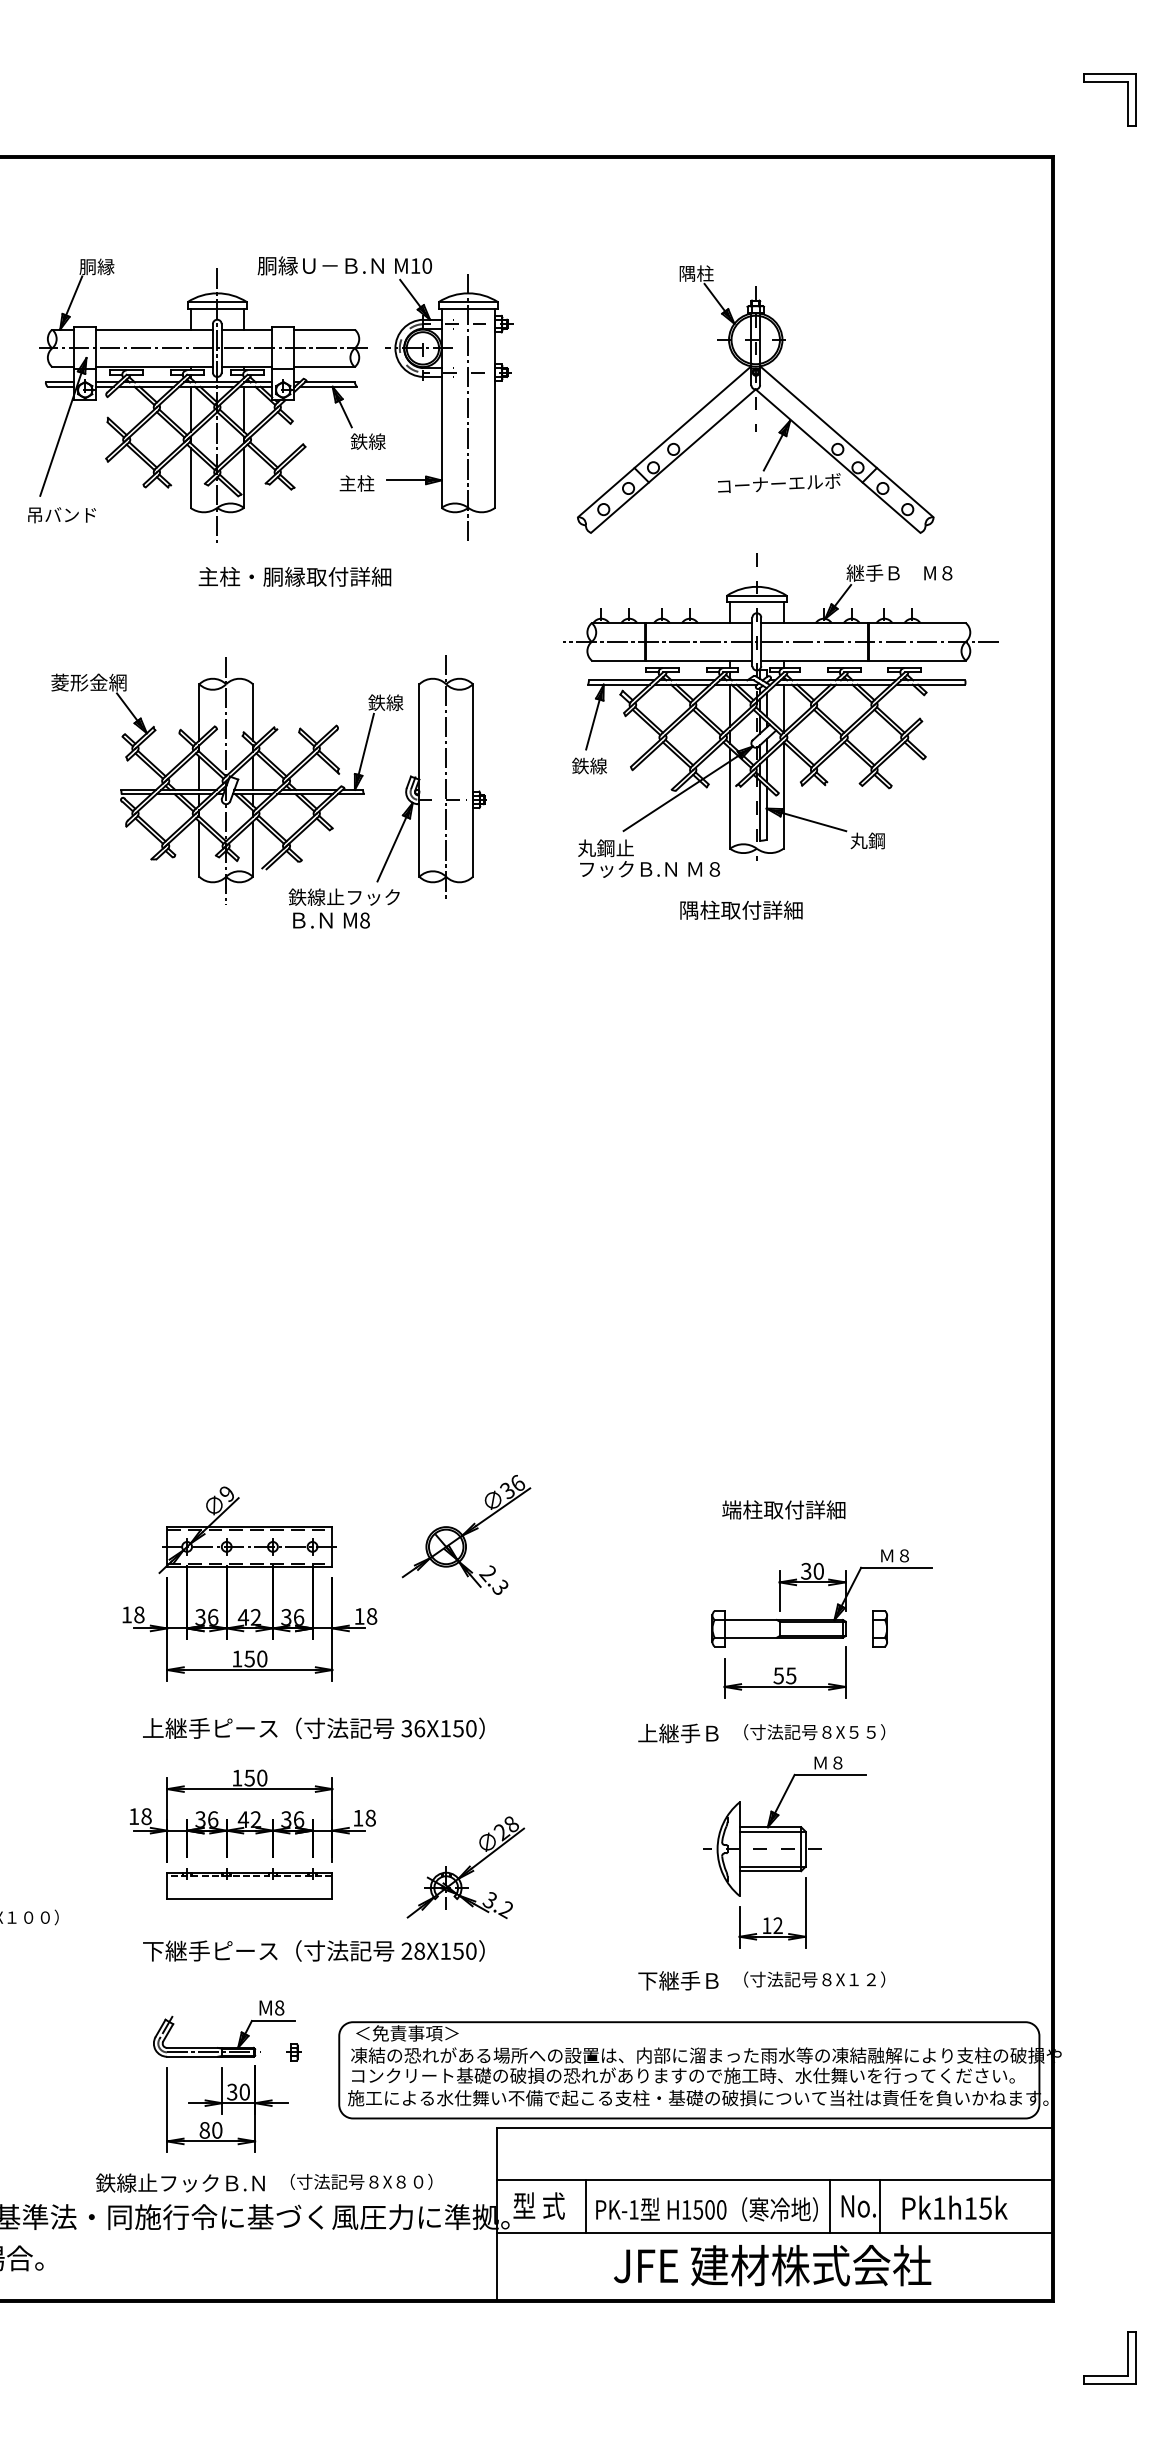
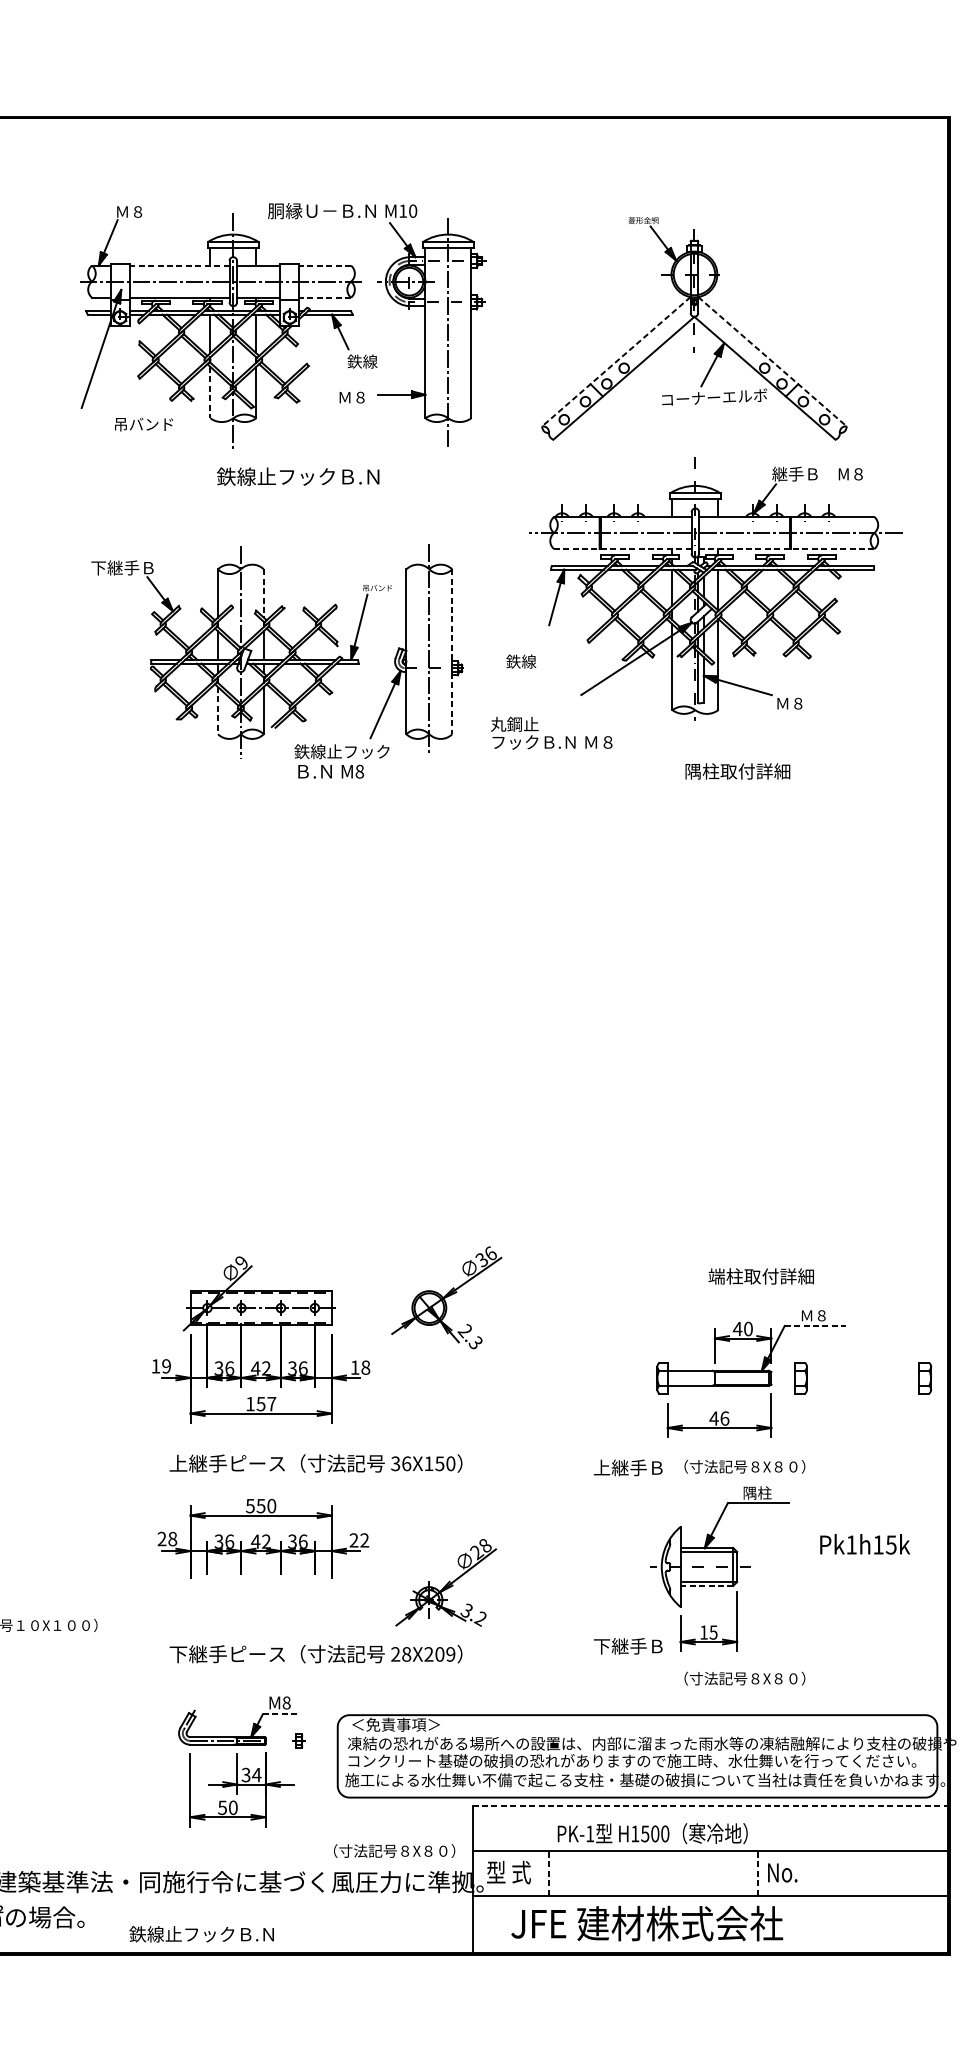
text: (96, 266) -> (129, 211), 胴縁 -> Ｍ８
text: (696, 273) -> (643, 217), 隅柱 -> 菱形金網
line: (154, 329) -> (179, 265), solid -> dashed
line: (324, 329) -> (325, 265), solid -> dashed
line: (324, 367) -> (325, 298), solid -> dashed
line: (664, 441) -> (616, 361), solid -> dashed
line: (846, 441) -> (772, 361), solid -> dashed
line: (190, 478) -> (210, 393), solid -> dashed
text: (356, 483) -> (352, 397), 主柱 -> Ｍ８
text: (61, 515) -> (143, 424), moved
text: (294, 575) -> (299, 476), 主柱・胴縁取付詳細 -> 鉄線止フックＢ.Ｎ
line: (671, 660) -> (622, 549), solid -> dashed
line: (863, 660) -> (786, 549), solid -> dashed
text: (88, 682) -> (123, 567), 菱形金網 -> 下継手Ｂ
text: (385, 702) -> (377, 584), 鉄線 -> 吊バンド
line: (252, 712) -> (263, 593), solid -> dashed
text: (589, 765) -> (521, 661), moved
line: (472, 781) -> (451, 652), solid -> dashed
text: (867, 840) -> (790, 703), 丸鋼 -> Ｍ８
line: (199, 849) -> (218, 710), solid -> dashed
text: (648, 858) -> (551, 733), moved
text: (741, 909) -> (737, 770), moved
text: (783, 1509) -> (761, 1276), moved
line: (896, 1567) -> (814, 1325), solid -> dashed
text: (805, 1570) -> (737, 1328), 30 -> 40
text: (139, 1614) -> (166, 1366), 18 -> 19
part: (1024, 1628) -> (924, 1377), added
text: (262, 1658) -> (272, 1403), 150 -> 157
text: (784, 1675) -> (719, 1418), 55 -> 46
text: (862, 1732) -> (785, 1467), （寸法記号８X５５） -> （寸法記号８X８０）
text: (829, 1762) -> (757, 1492), Ｍ８ -> 隅柱
text: (237, 1777) -> (250, 1505), 150 -> 550
text: (134, 1816) -> (162, 1538), 18 -> 28
text: (364, 1817) -> (359, 1539), 18 -> 22
line: (770, 1871) -> (707, 1586), solid -> dashed
part: (249, 1883) -> (260, 1596), removed
text: (777, 1925) -> (713, 1632), 12 -> 15
text: (458, 1950) -> (439, 1653), 28X150 -> 28X209
text: (862, 1979) -> (785, 1678), （寸法記号８X１２） -> （寸法記号８X８０）
text: (678, 1980) -> (628, 1646), moved
line: (273, 2020) -> (281, 1713), solid -> dashed
text: (244, 2091) -> (256, 1774), 30 -> 34
line: (774, 2127) -> (710, 1805), solid -> dashed
text: (204, 2130) -> (222, 1807), 80 -> 50
text: (361, 2181) -> (394, 1850), moved
text: (180, 2182) -> (201, 1933), moved
line: (585, 2206) -> (548, 1872), solid -> dashed
line: (830, 2206) -> (758, 1872), solid -> dashed
line: (880, 2206) -> (801, 1872), removed
text: (954, 2207) -> (864, 1544), moved
text: (706, 2209) -> (652, 1833), moved
text: (772, 2265) -> (647, 1923), moved

